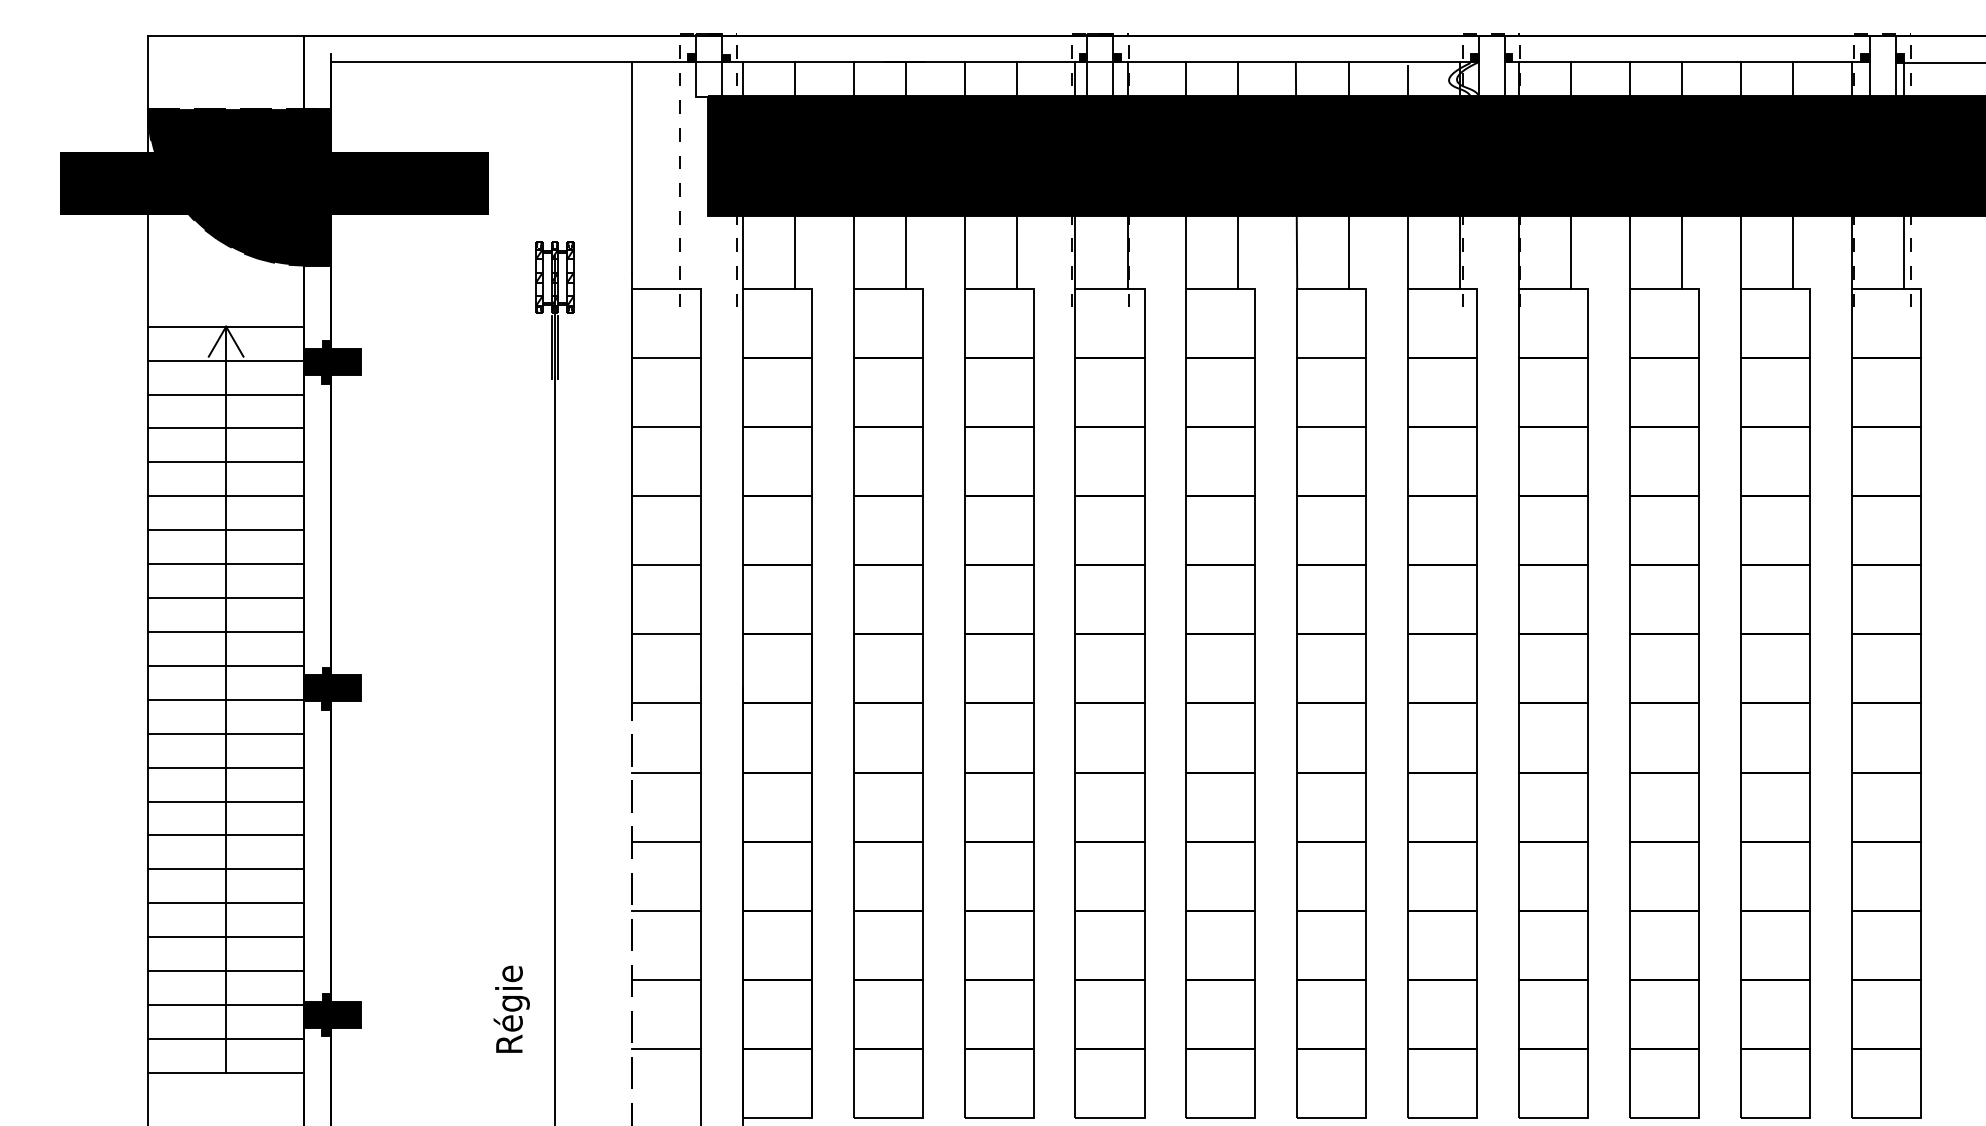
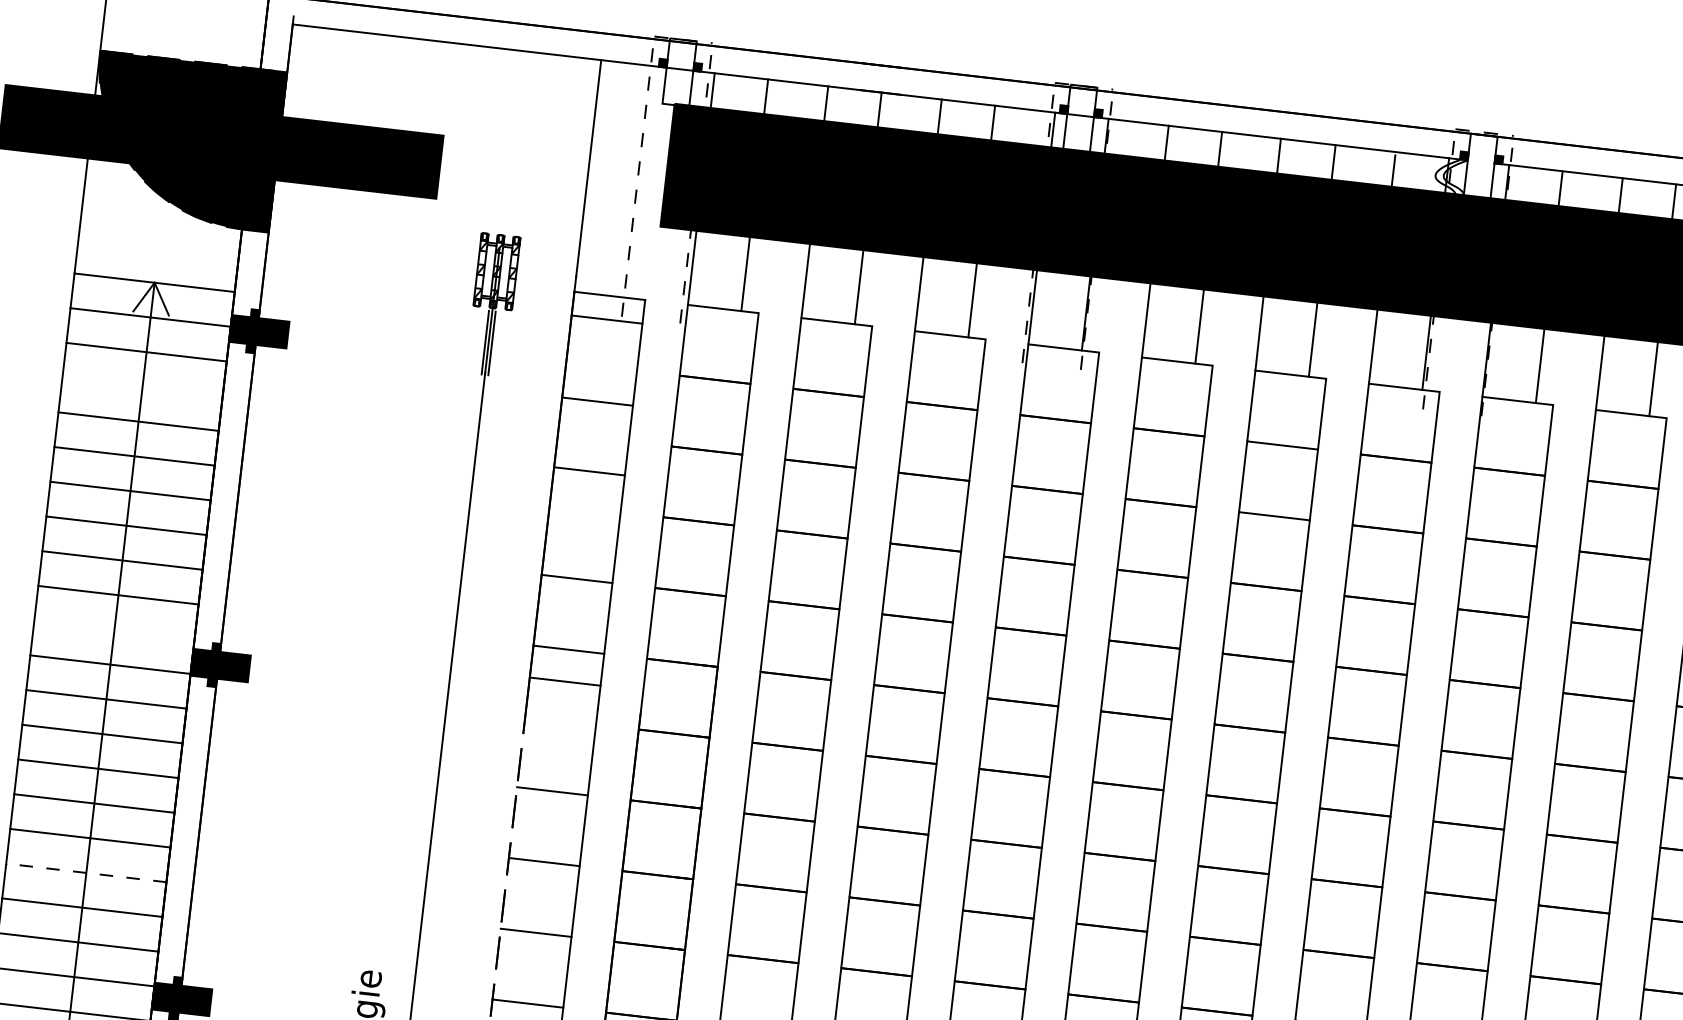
line: (666, 357) -> (607, 319), moved
line: (666, 426) -> (597, 401), moved
line: (225, 428) -> (141, 386), removed
line: (666, 496) -> (589, 471), moved
line: (225, 665) -> (113, 629), removed
line: (666, 703) -> (565, 681), moved
line: (225, 903) -> (85, 873), solid -> dashed

